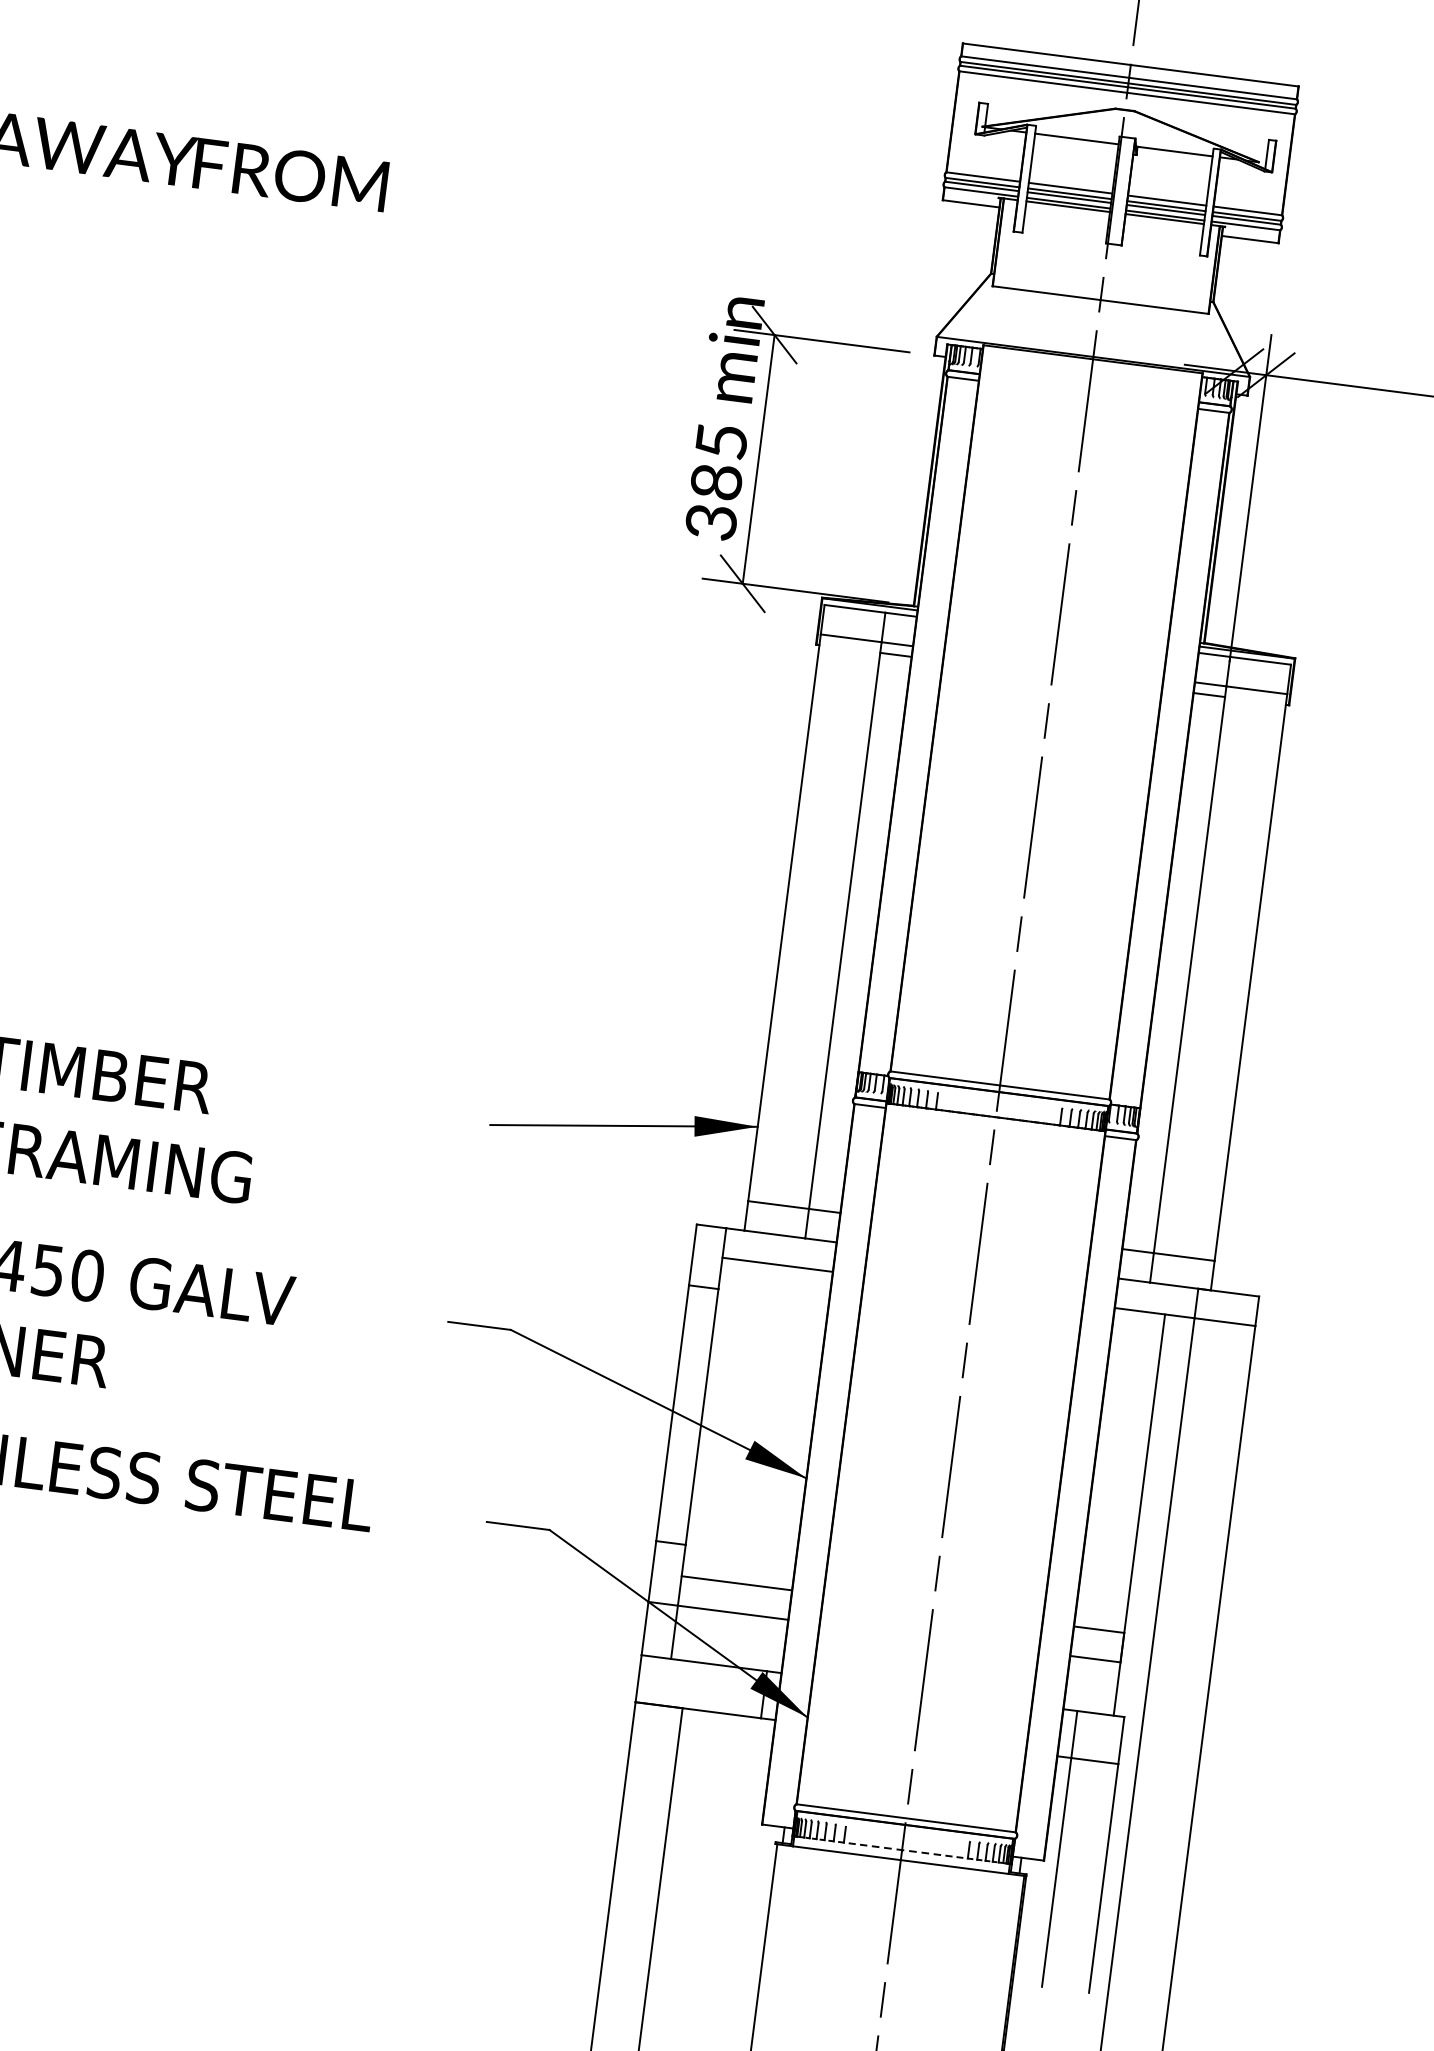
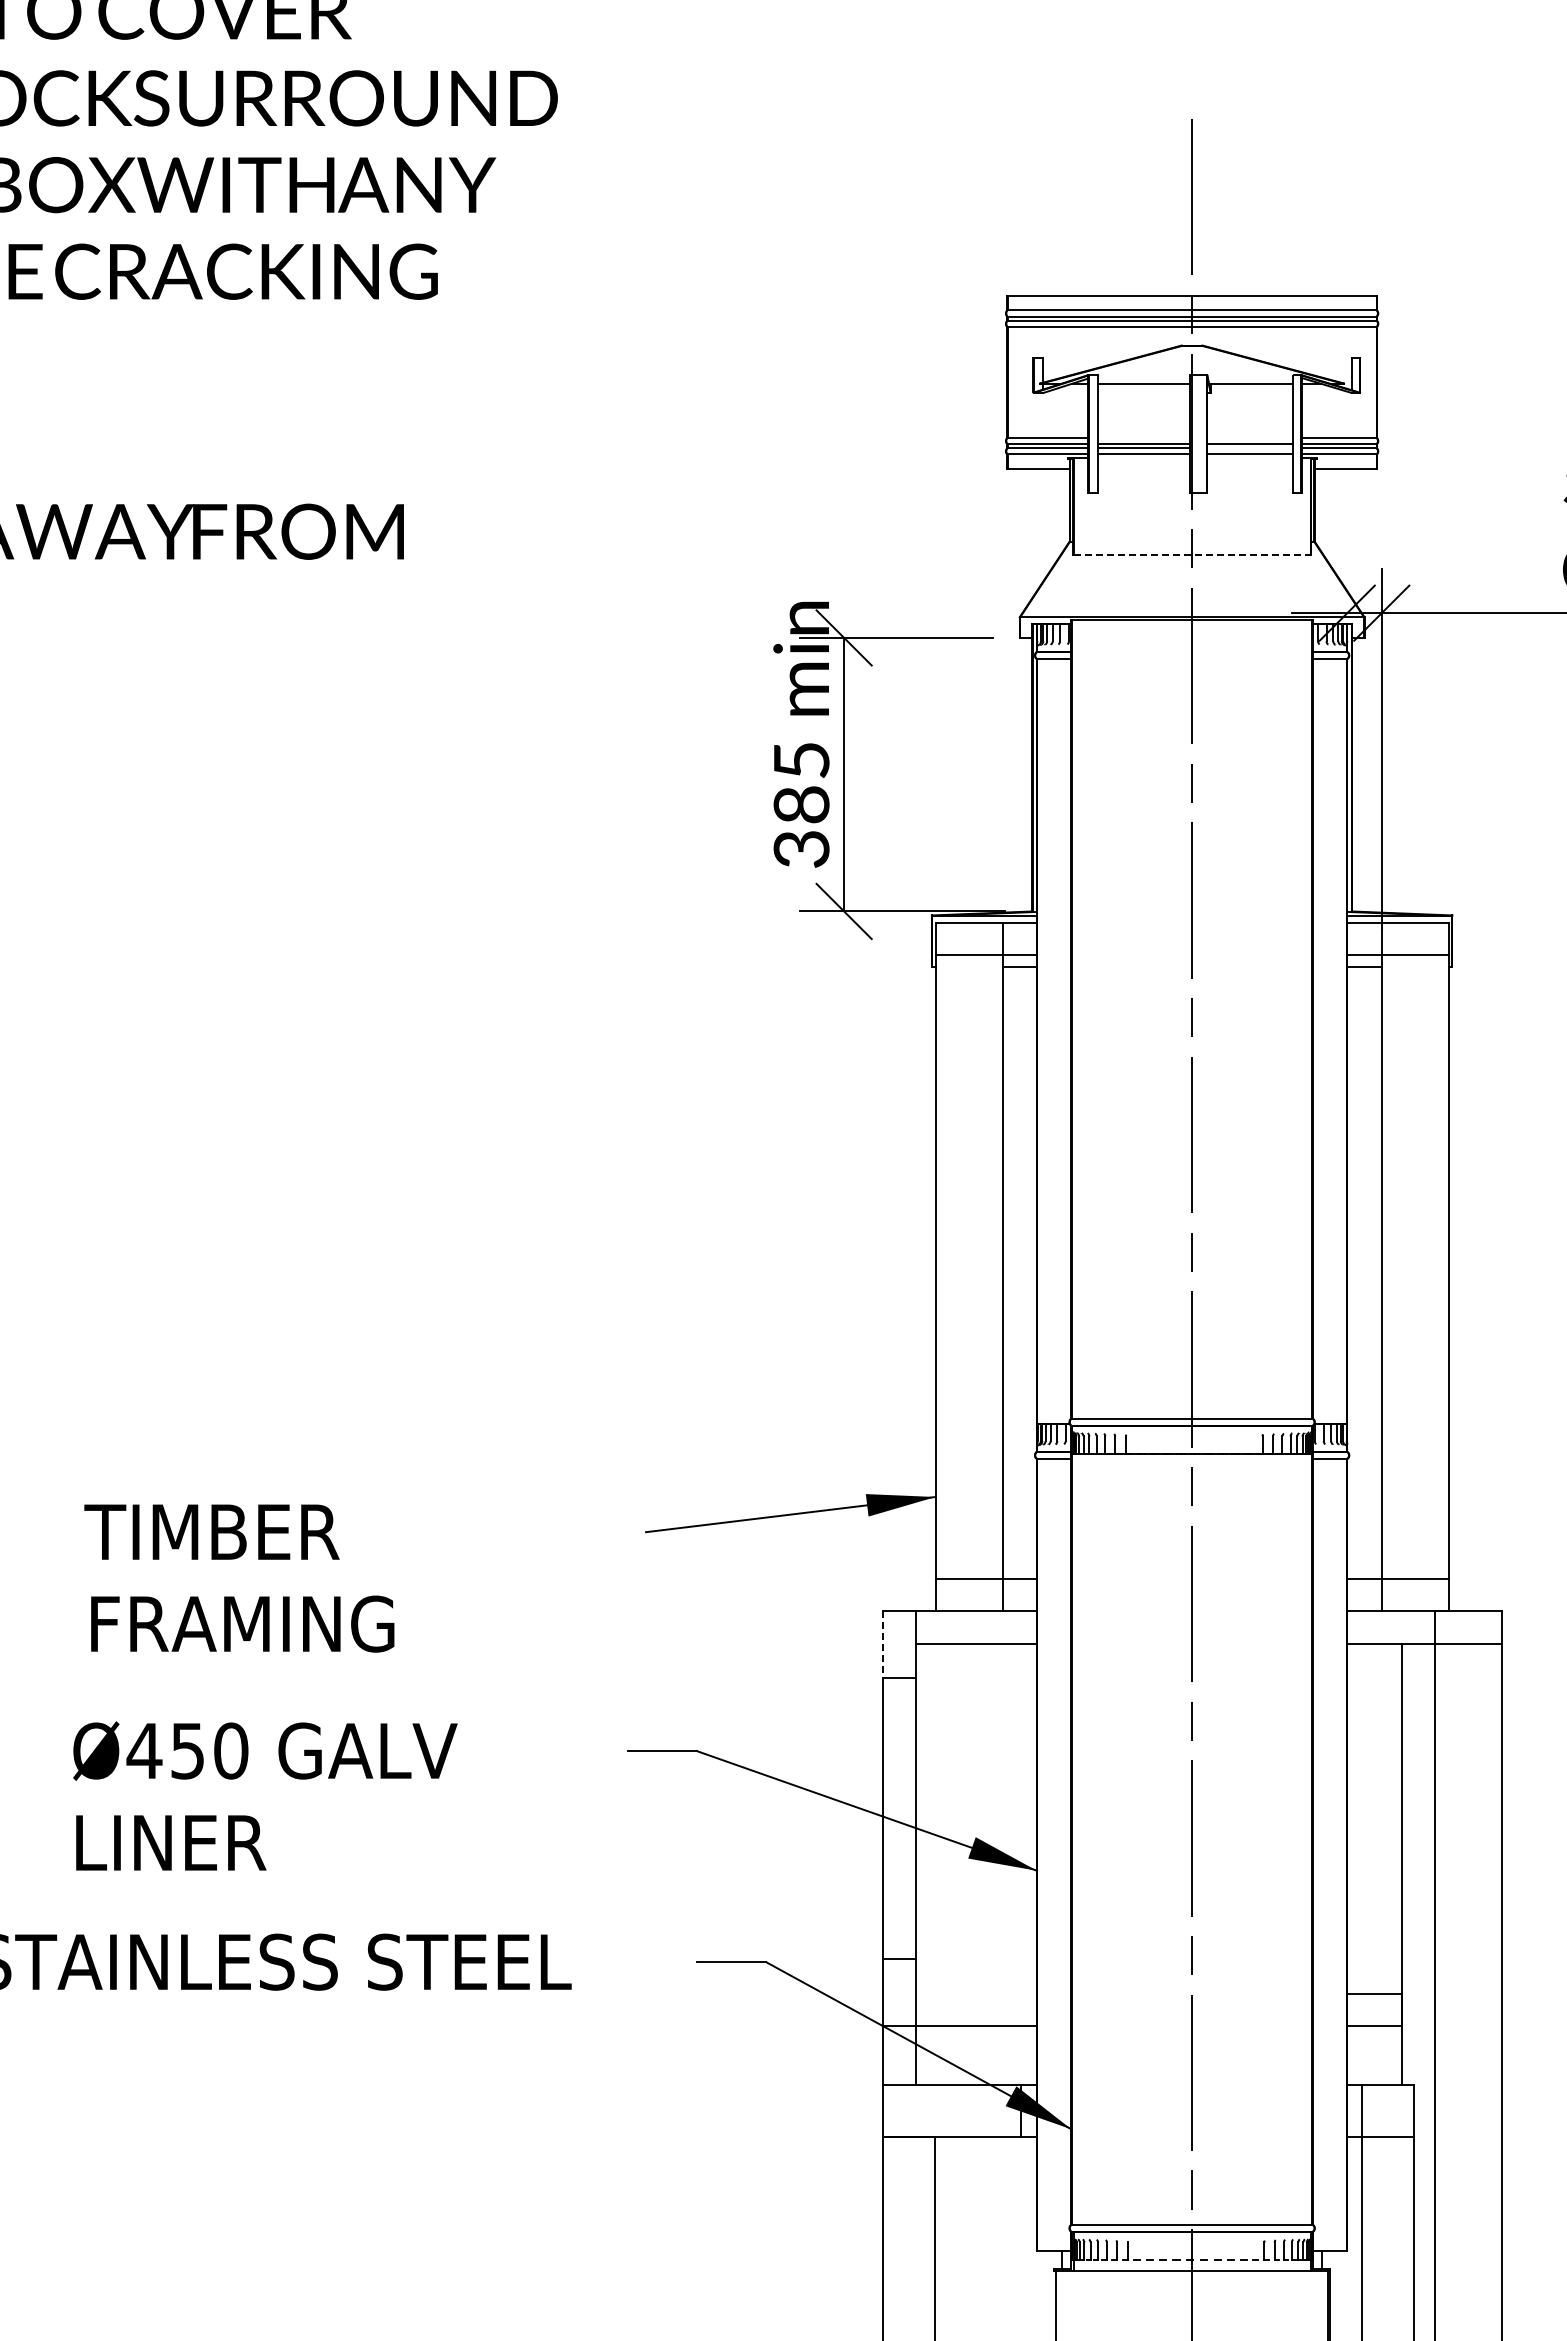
line: (1071, 187) -> (1144, 437), removed
line: (1167, 200) -> (1250, 437), removed
line: (1068, 206) -> (1144, 458), removed
line: (1166, 210) -> (1250, 448), removed
line: (1164, 219) -> (1250, 458), removed
line: (1101, 299) -> (1192, 554), solid -> dashed
line: (693, 1255) -> (883, 1645), solid -> dashed
line: (737, 1582) -> (976, 1993), removed

